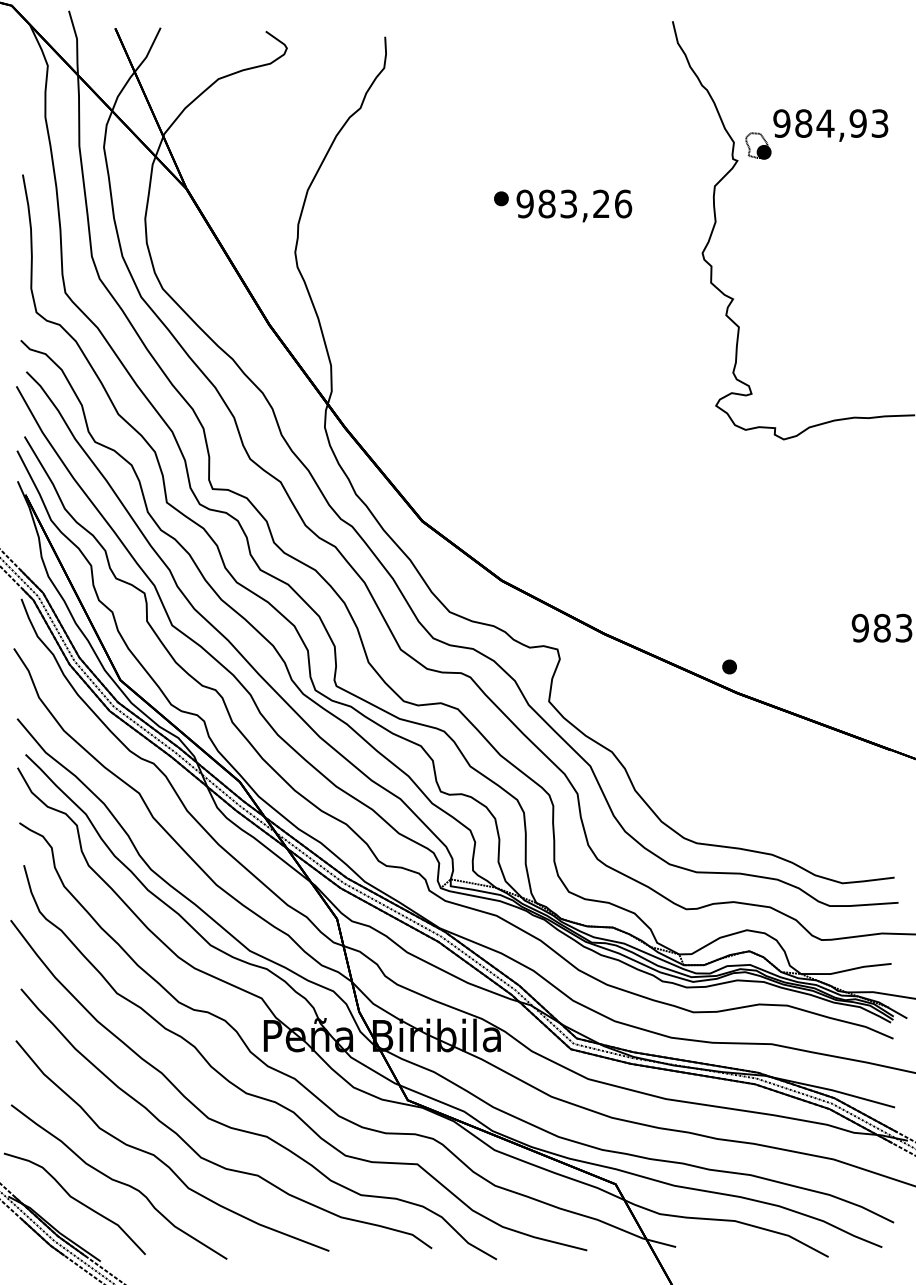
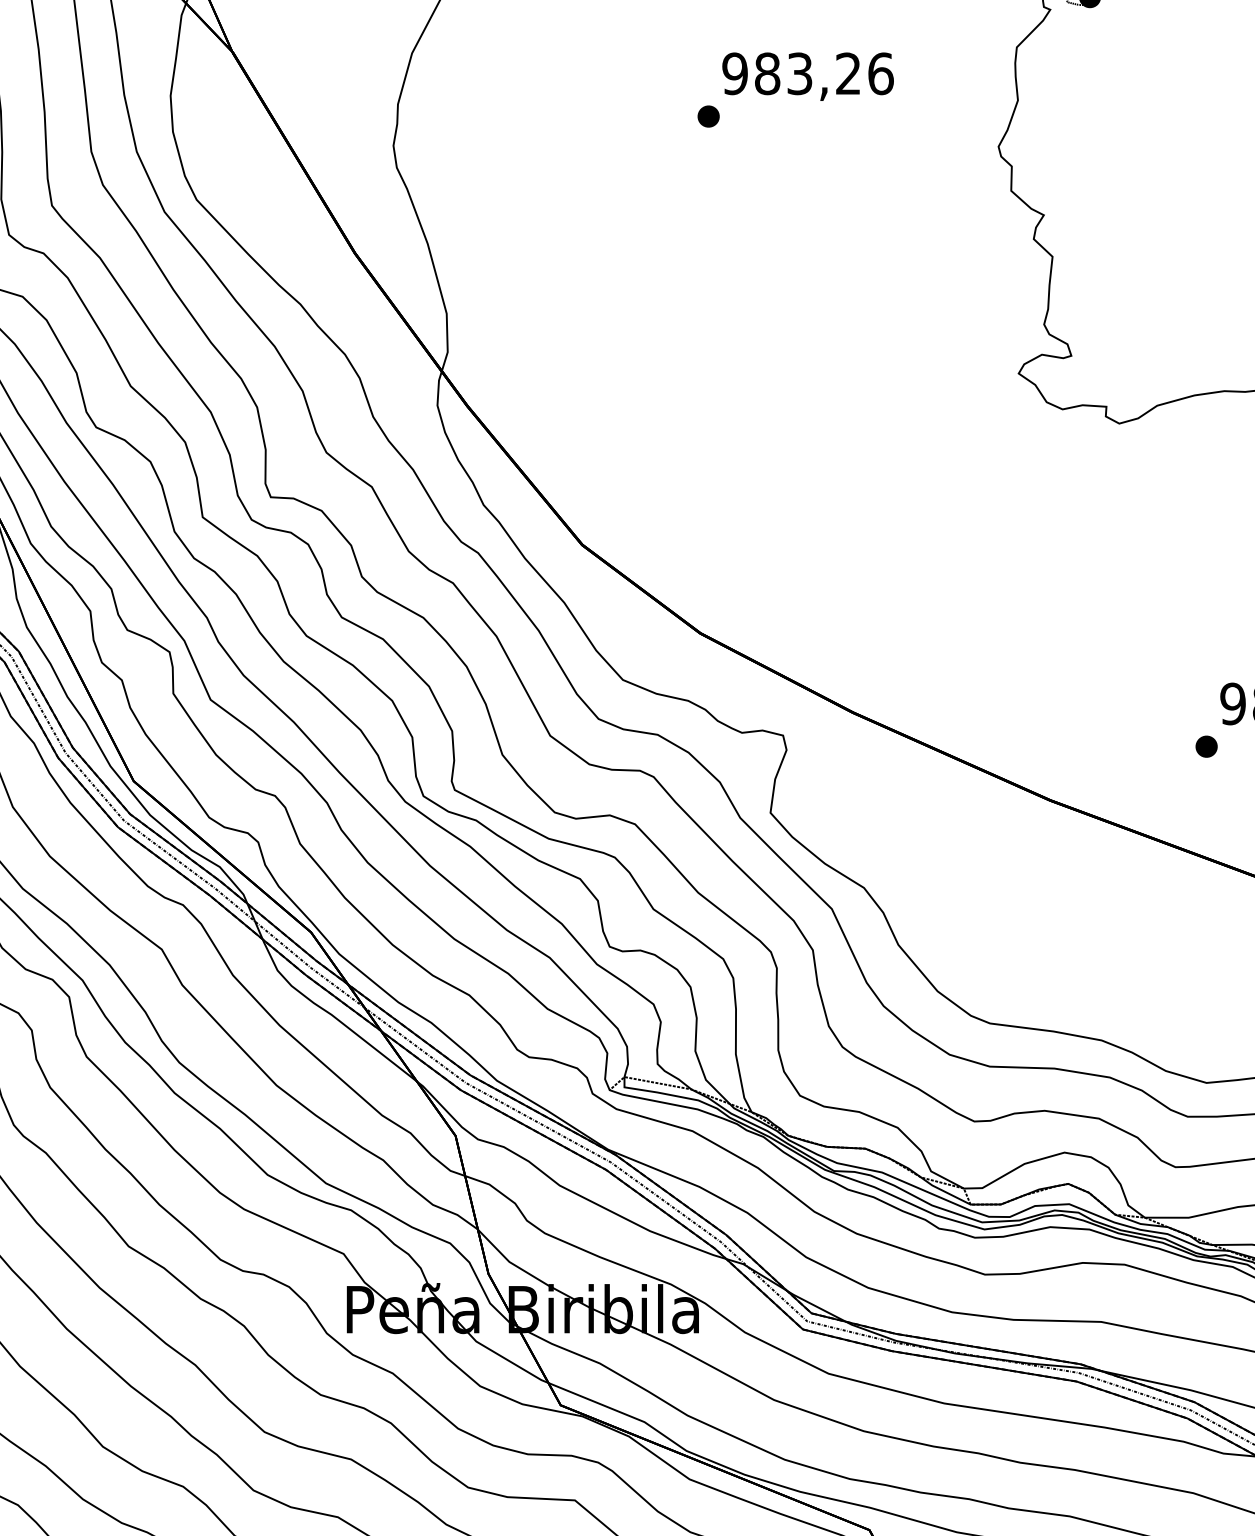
part: (501, 198) -> (708, 116), moved
part: (729, 666) -> (1206, 745), moved

